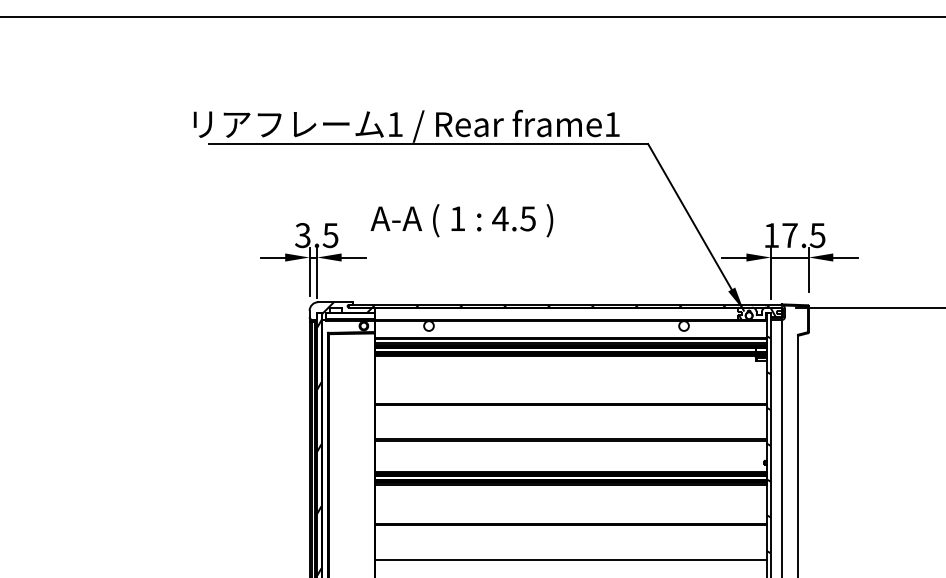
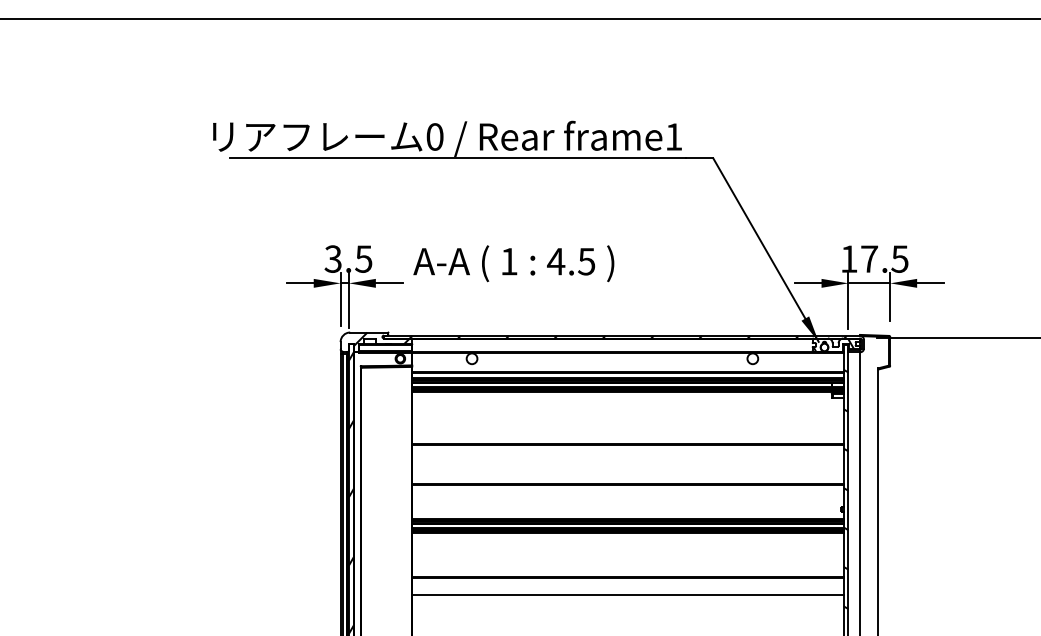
text: (395, 124) -> (435, 136), 1 -> 0
text: (461, 220) -> (513, 263), moved
line: (570, 559) -> (627, 594), moved

